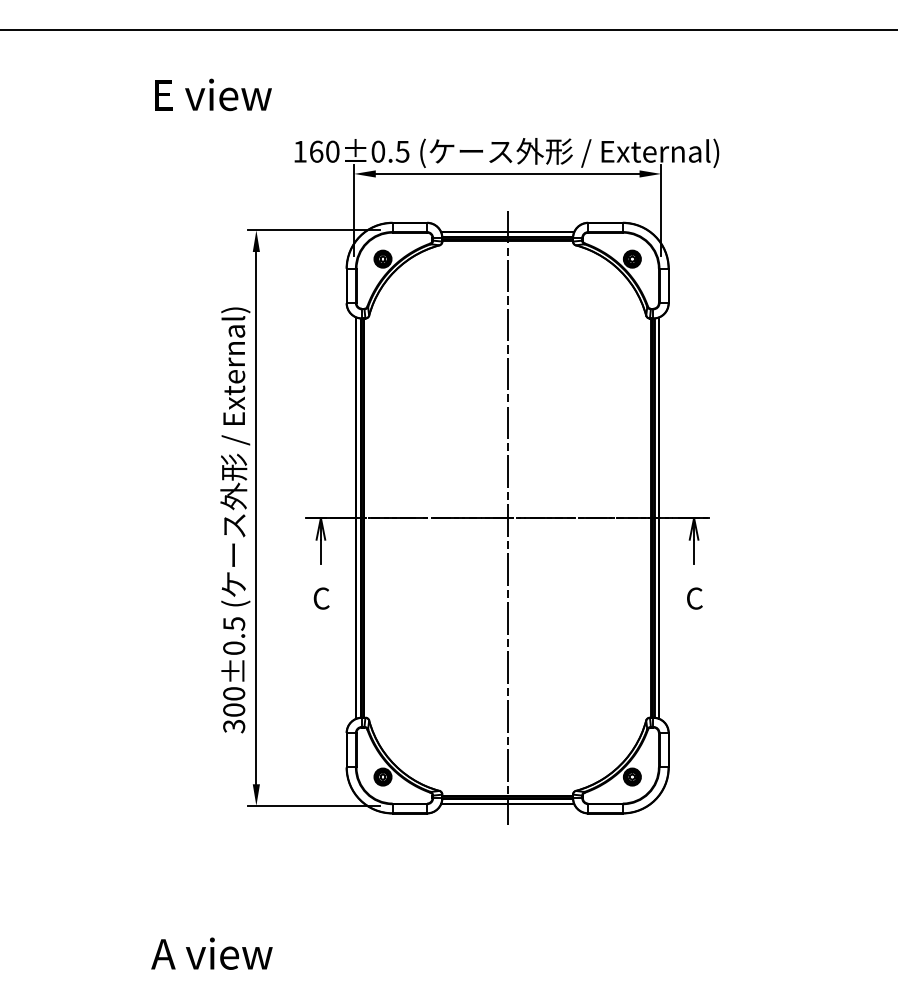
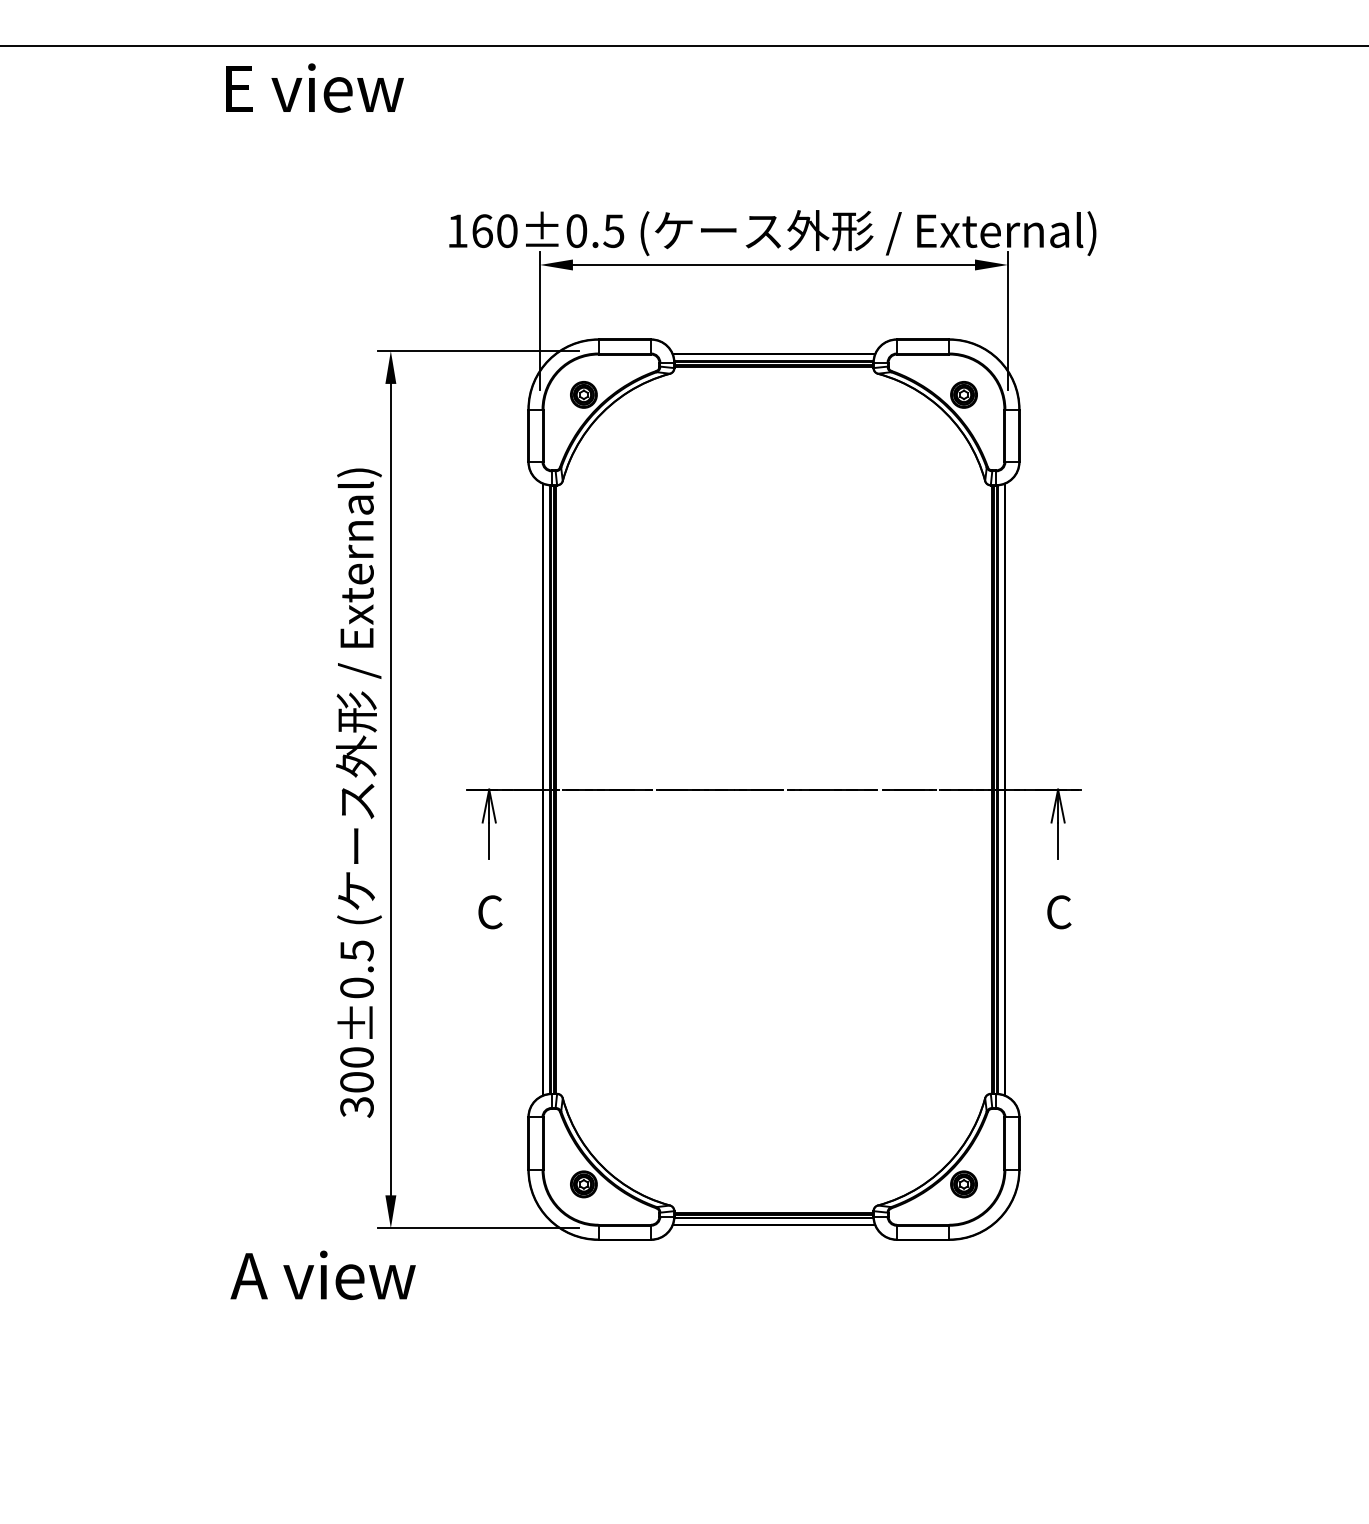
text: (213, 94) -> (314, 87), moved
line: (507, 517) -> (773, 788), removed
text: (211, 953) -> (322, 1274), moved

